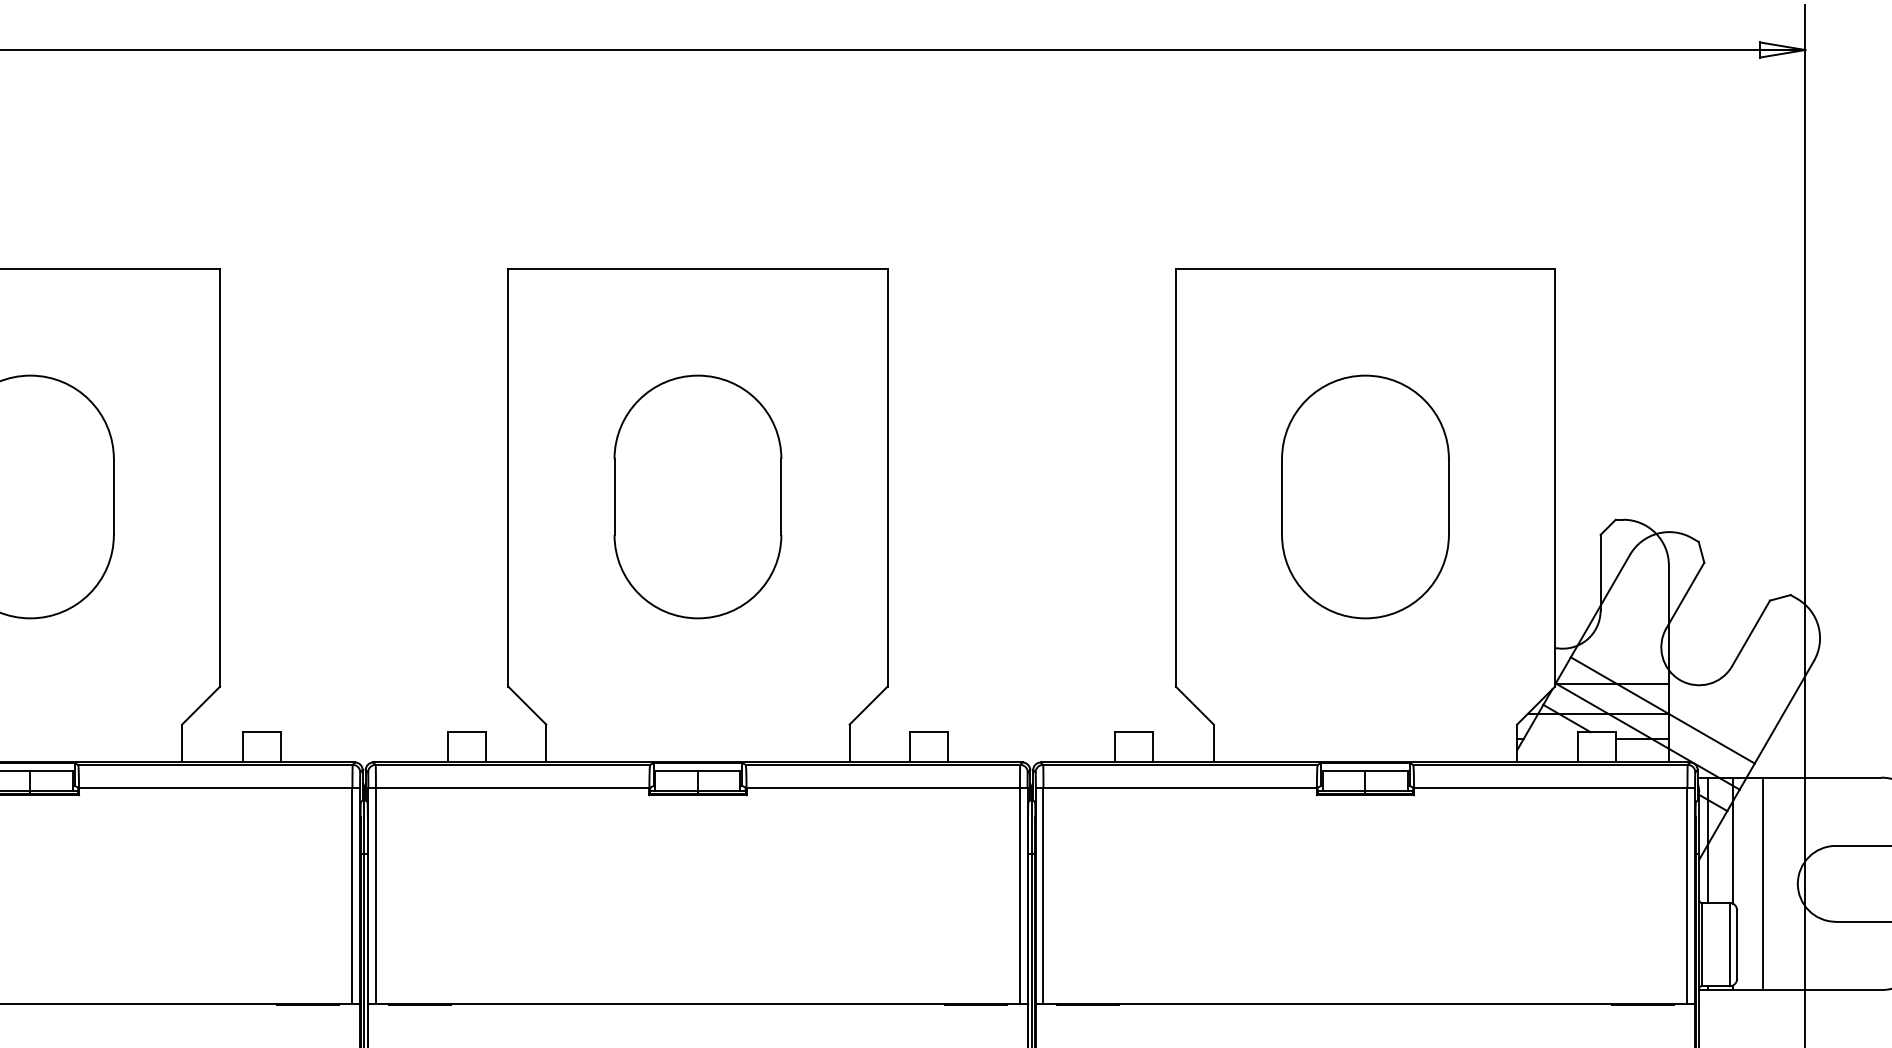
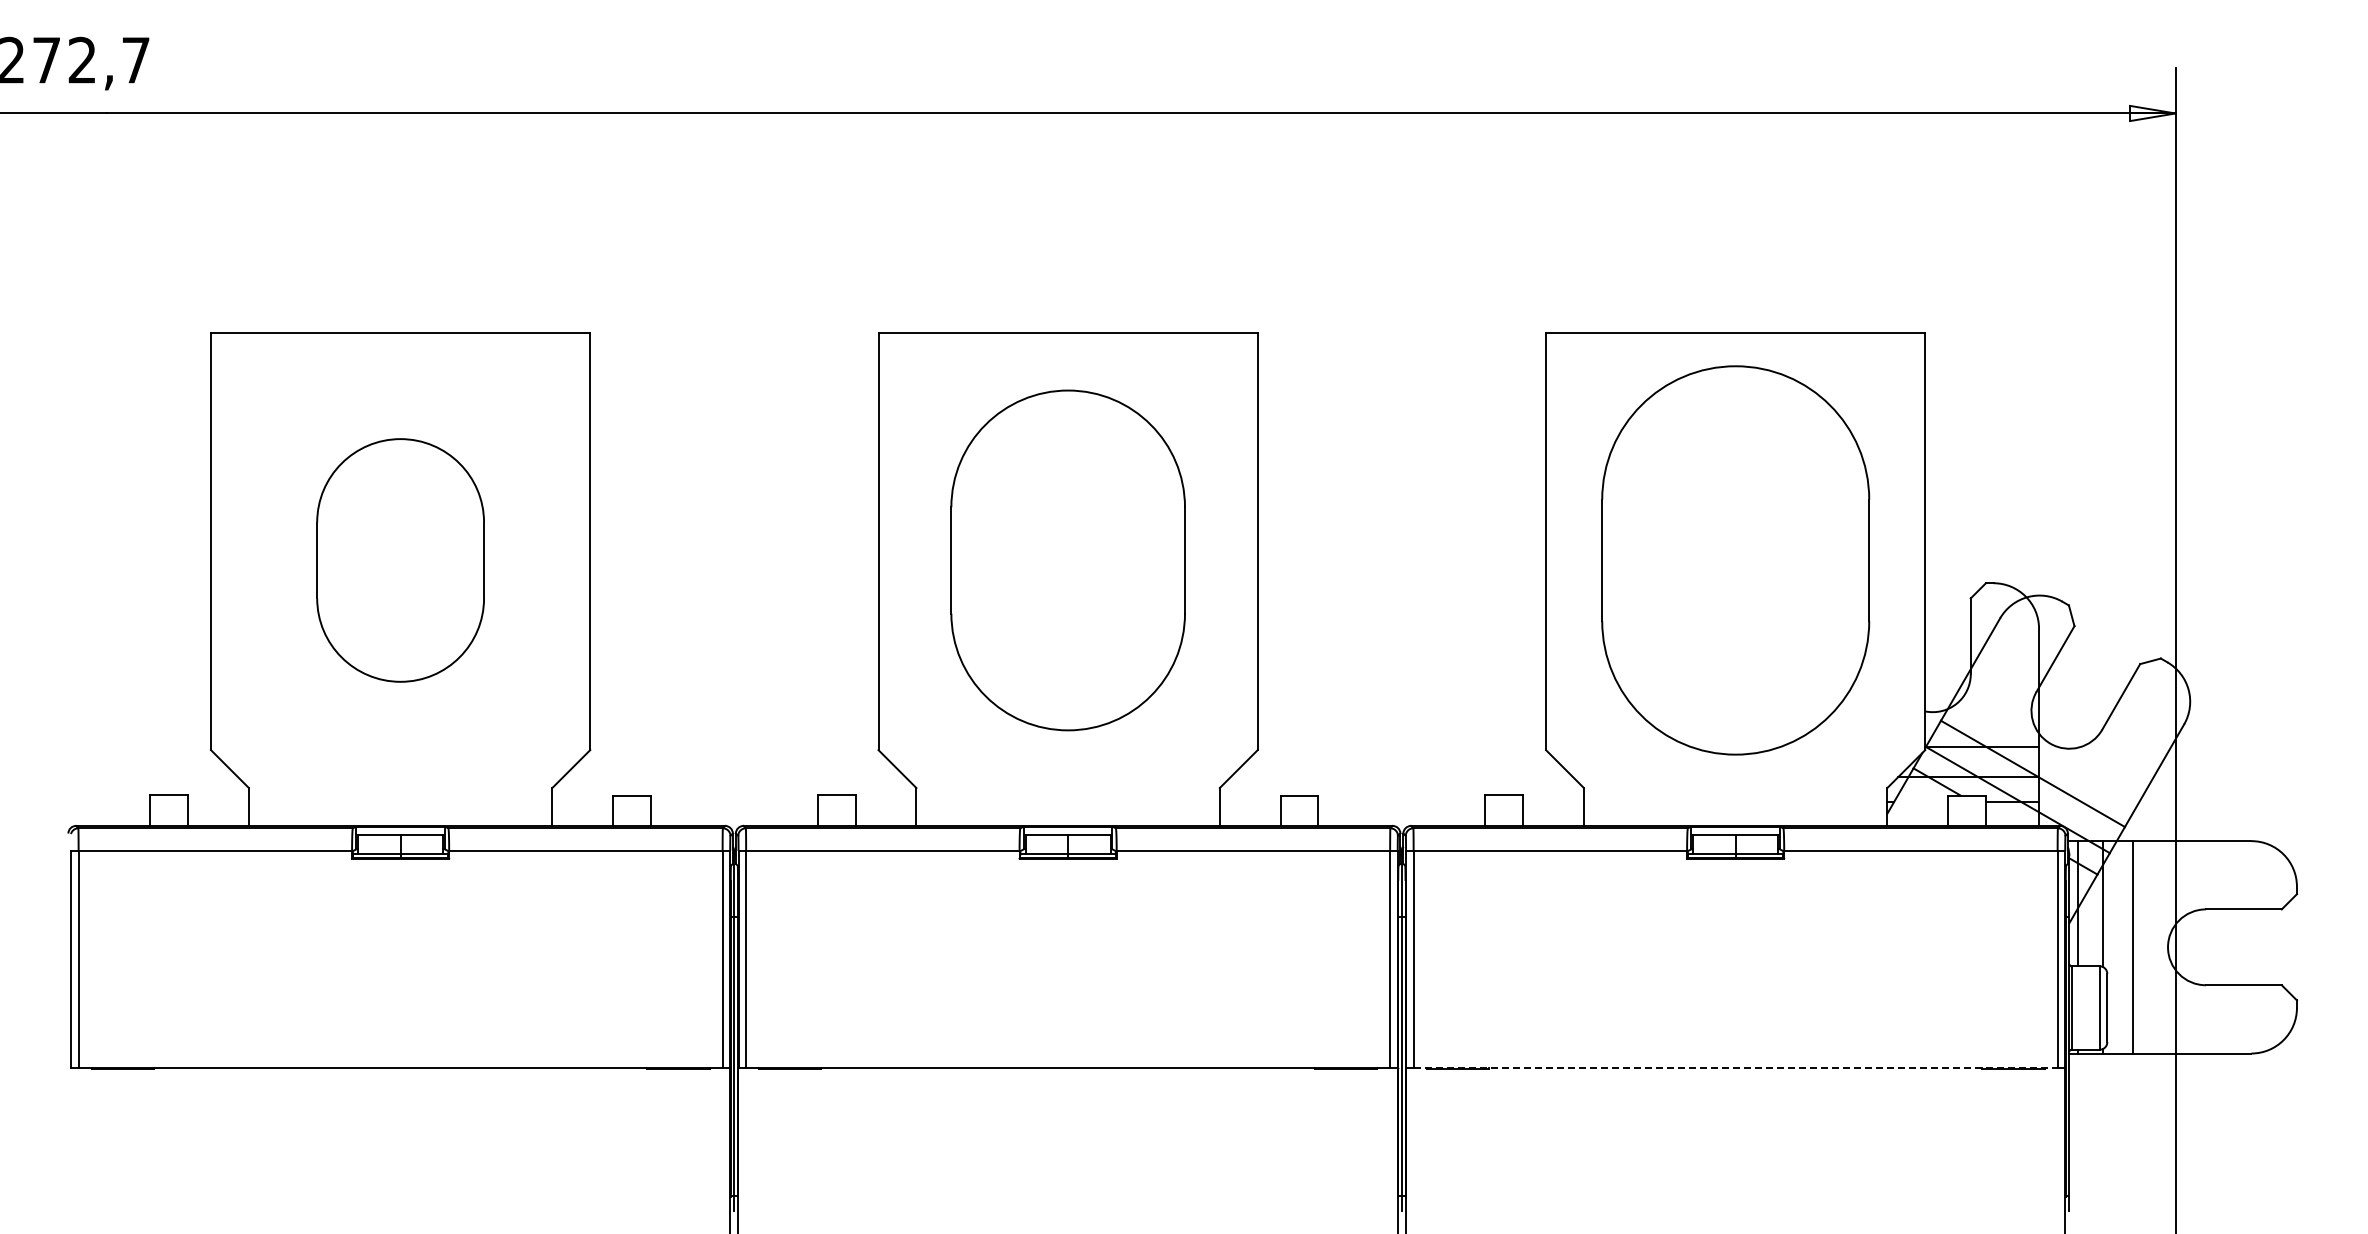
part: (697, 497) -> (1067, 560), size x1.4
part: (1365, 497) -> (1735, 560), size x1.6
line: (1366, 1004) -> (1736, 1067), solid -> dashed

